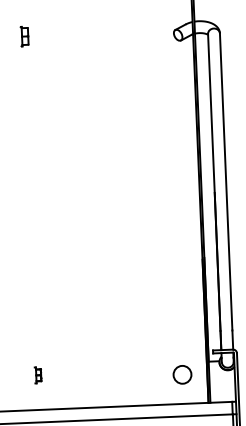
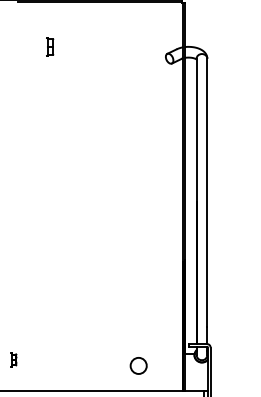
part: (24, 35) -> (50, 46), moved
part: (38, 374) -> (13, 359), moved
circle: (182, 374) -> (138, 365), moved

